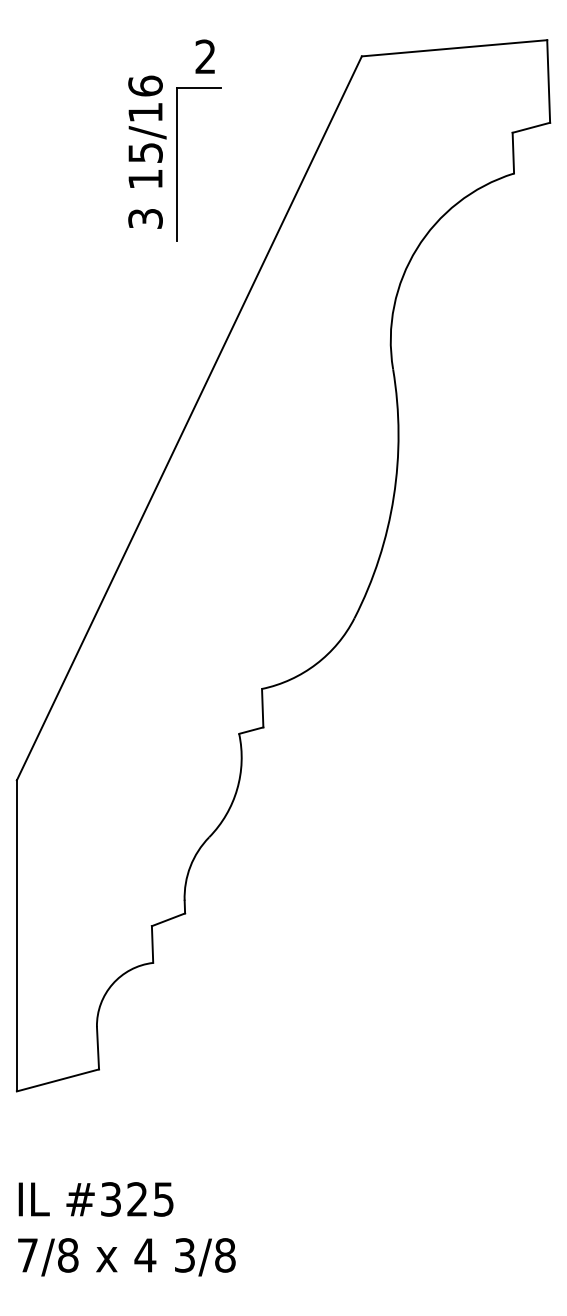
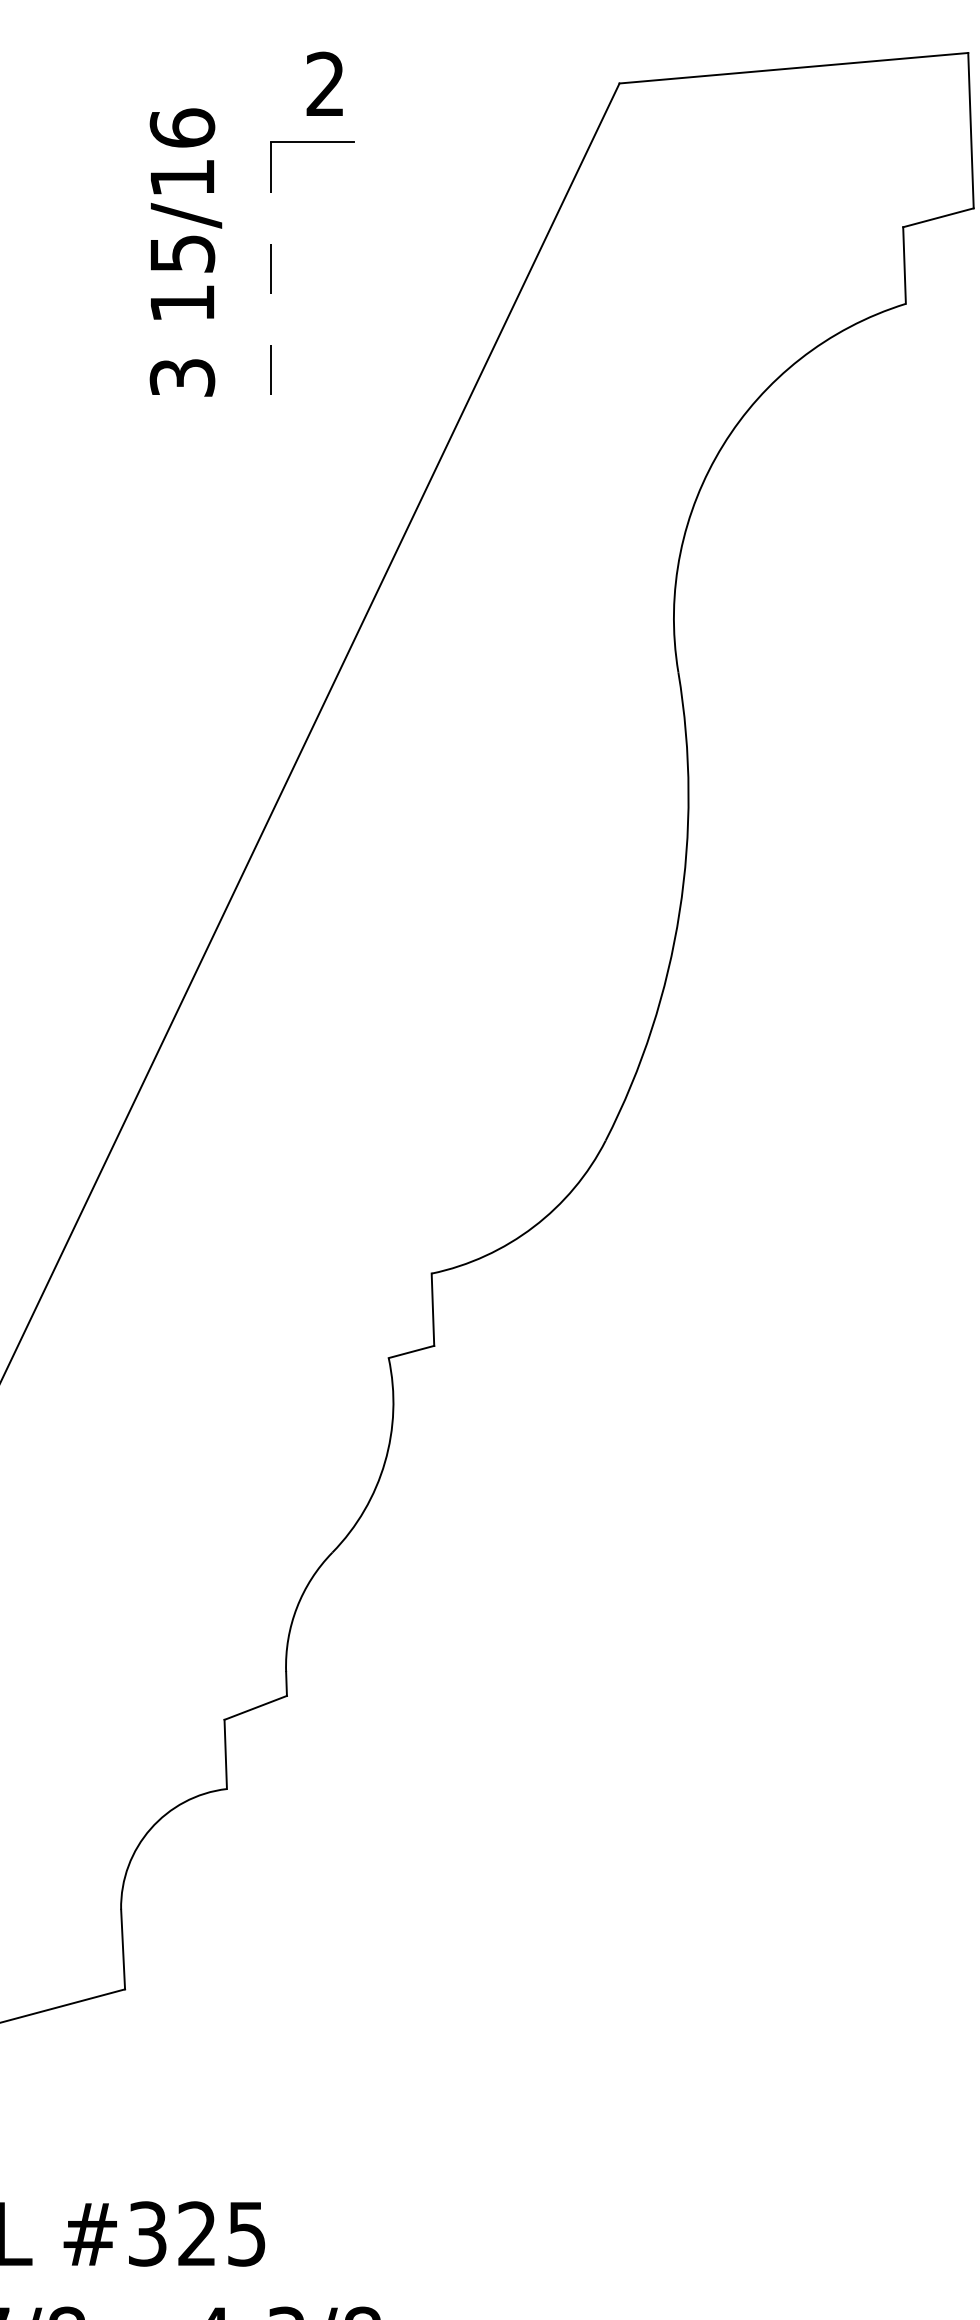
text: (147, 151) -> (186, 251), moved
line: (176, 164) -> (270, 286), solid -> dashed

